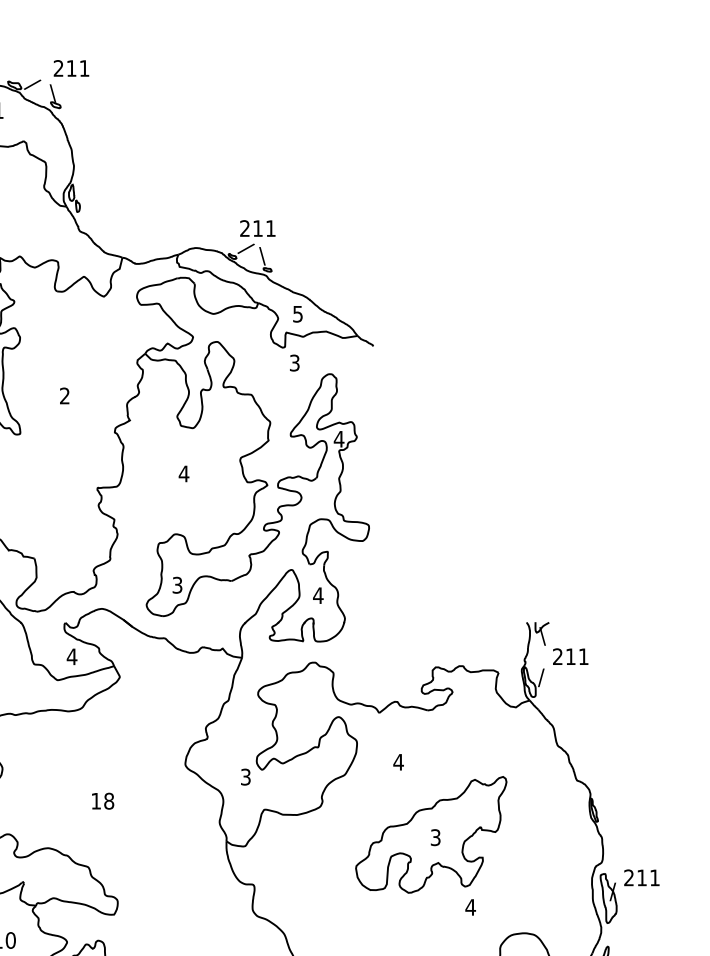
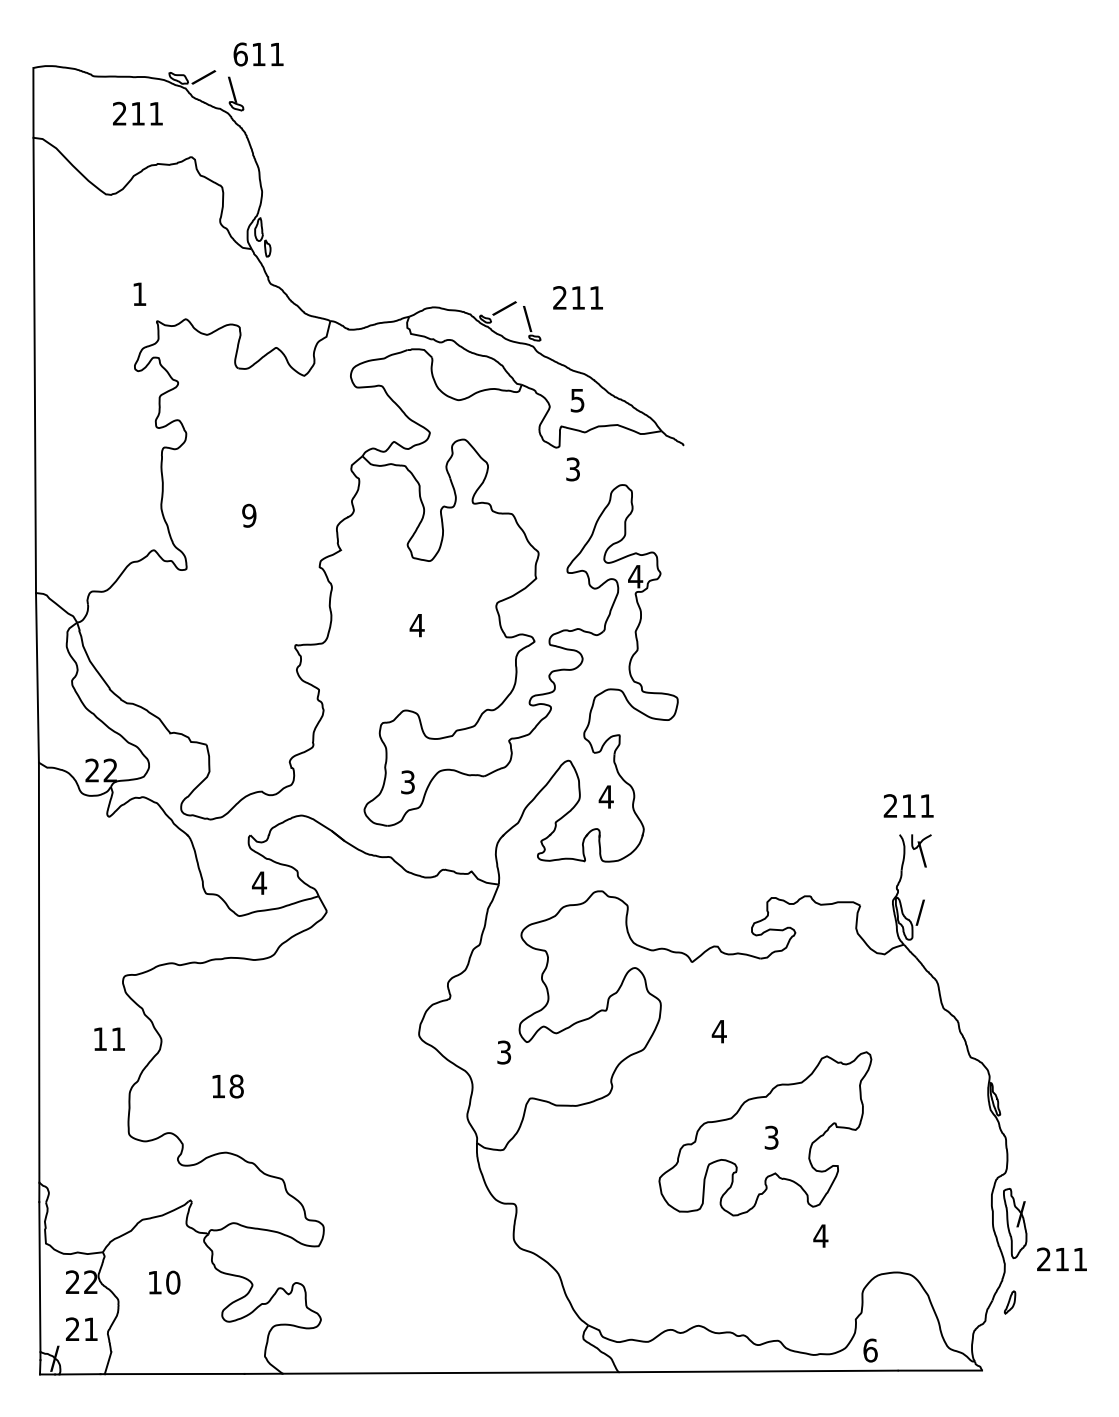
text: (58, 68) -> (240, 54), 211 -> 611
text: (257, 228) -> (577, 297), moved
text: (65, 395) -> (249, 515), 2 -> 9
text: (570, 656) -> (908, 805), moved
text: (102, 801) -> (227, 1086), moved
text: (641, 877) -> (1061, 1258), moved

